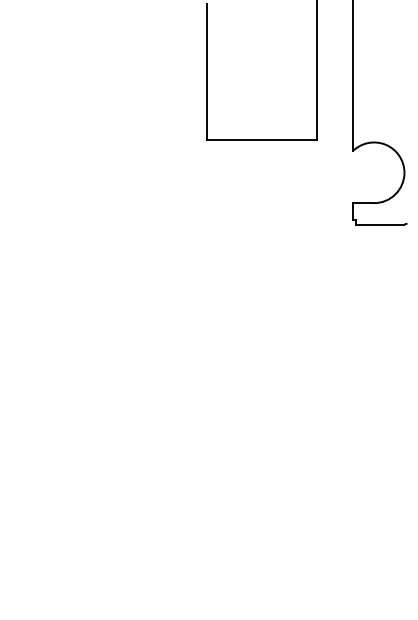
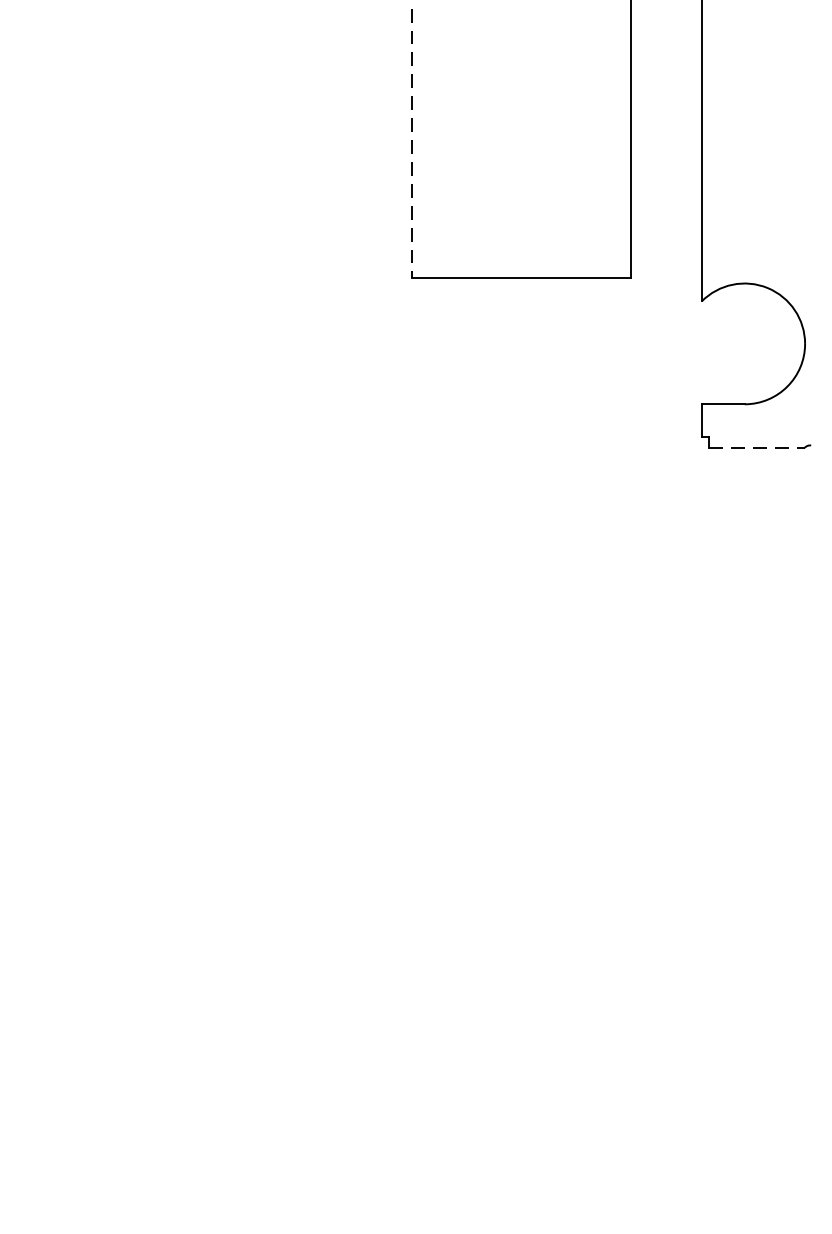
line: (207, 72) -> (413, 144), solid -> dashed
line: (380, 225) -> (757, 448), solid -> dashed

